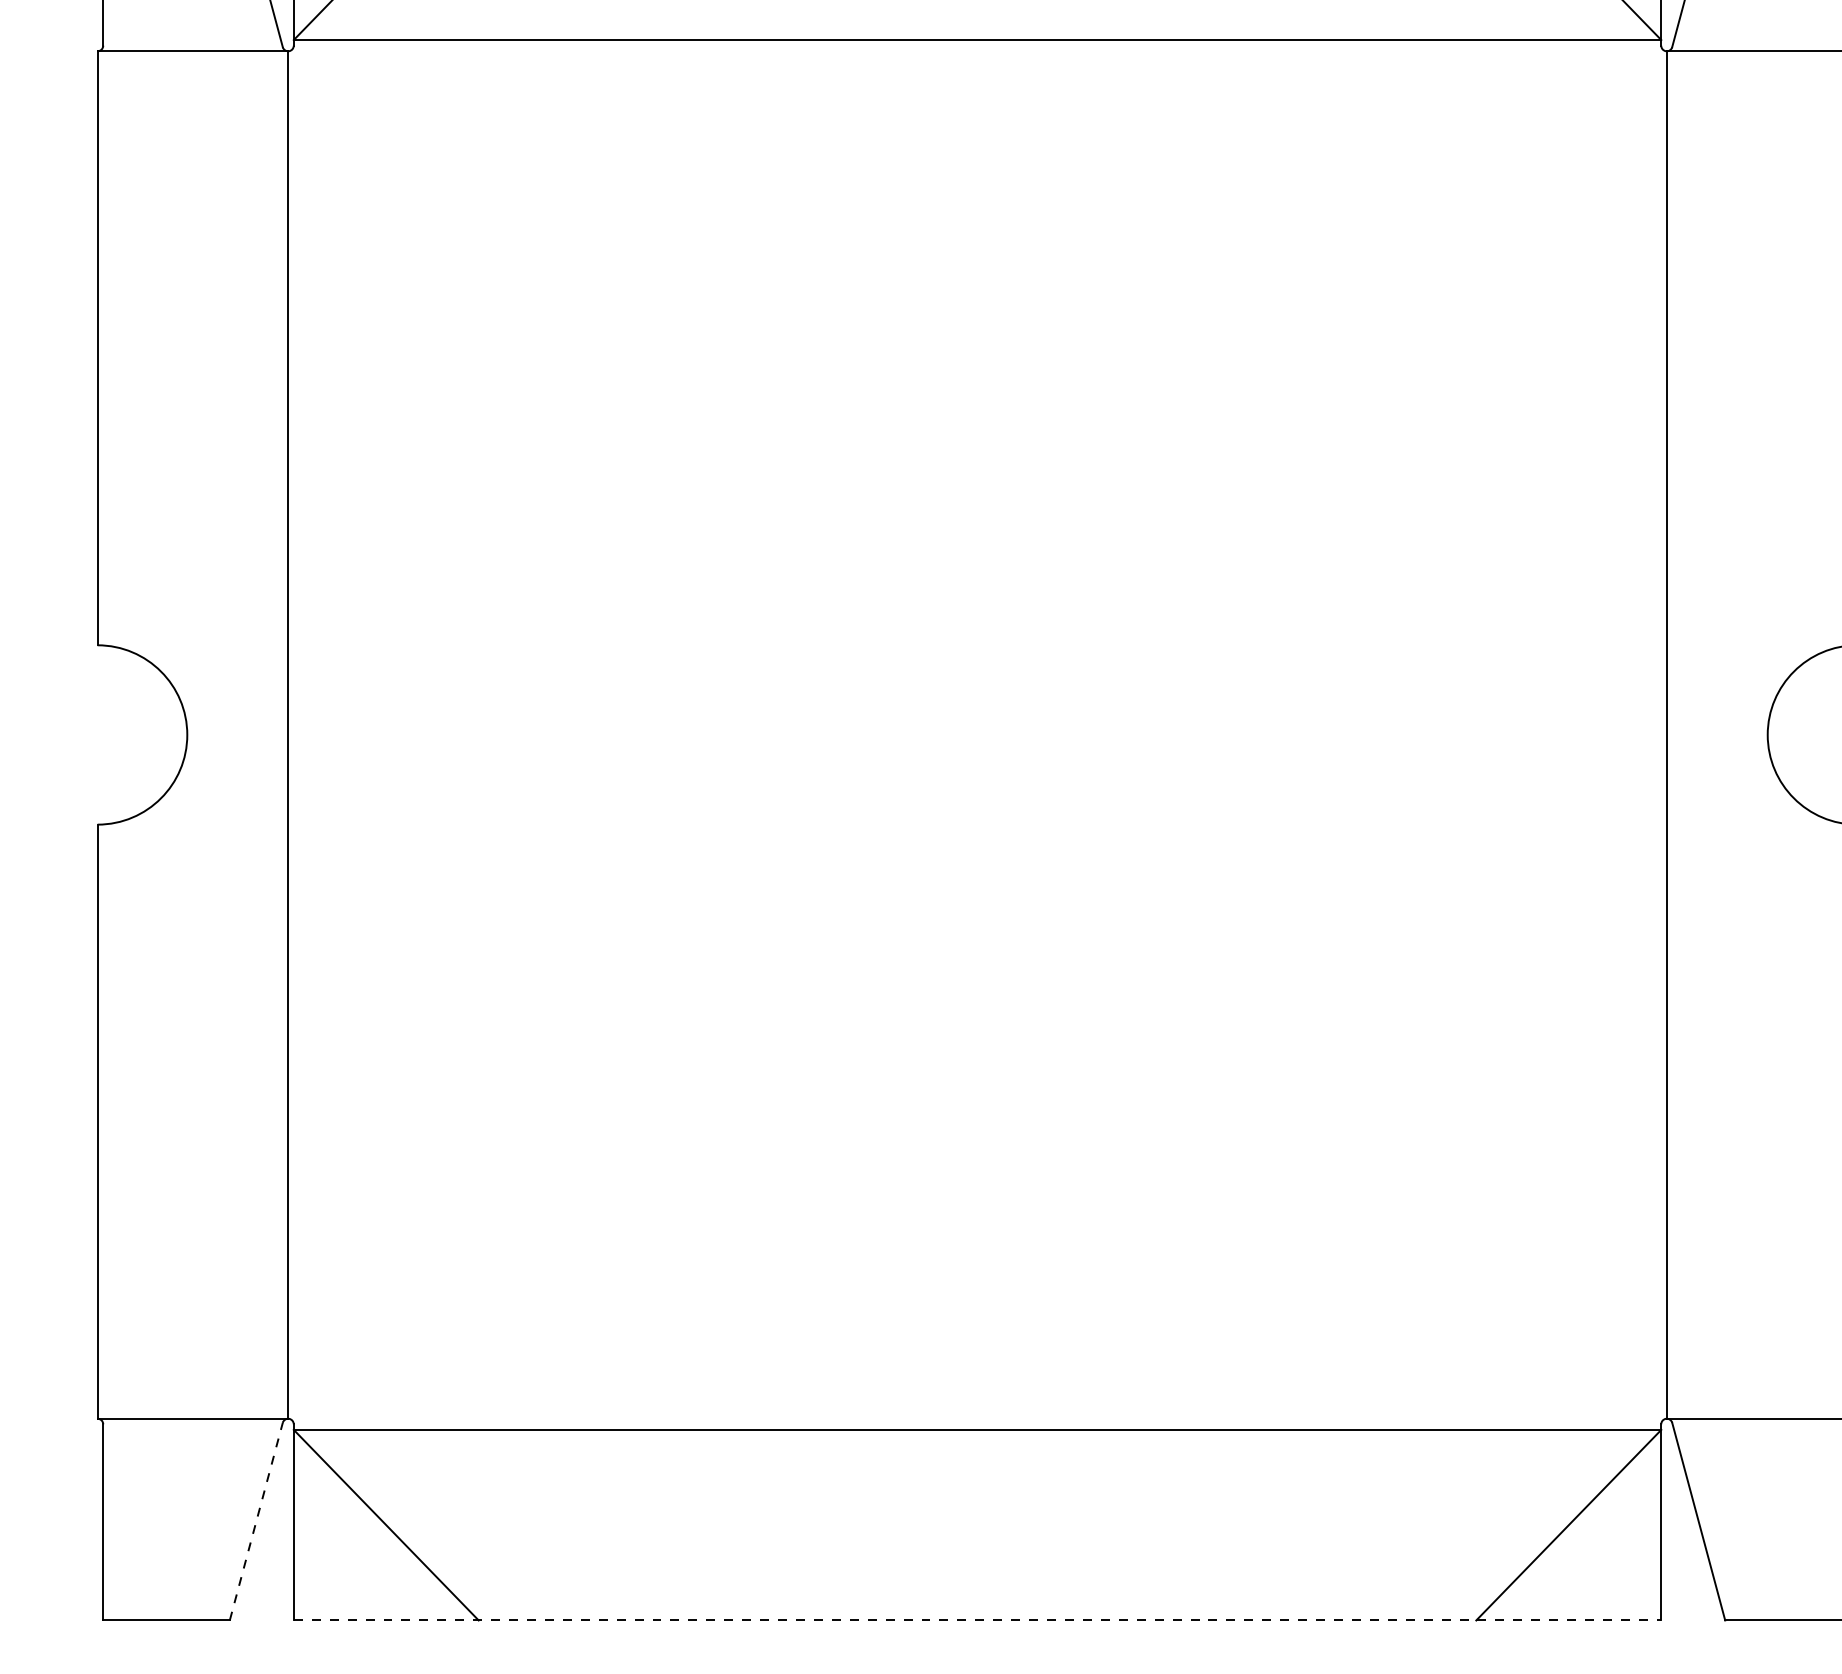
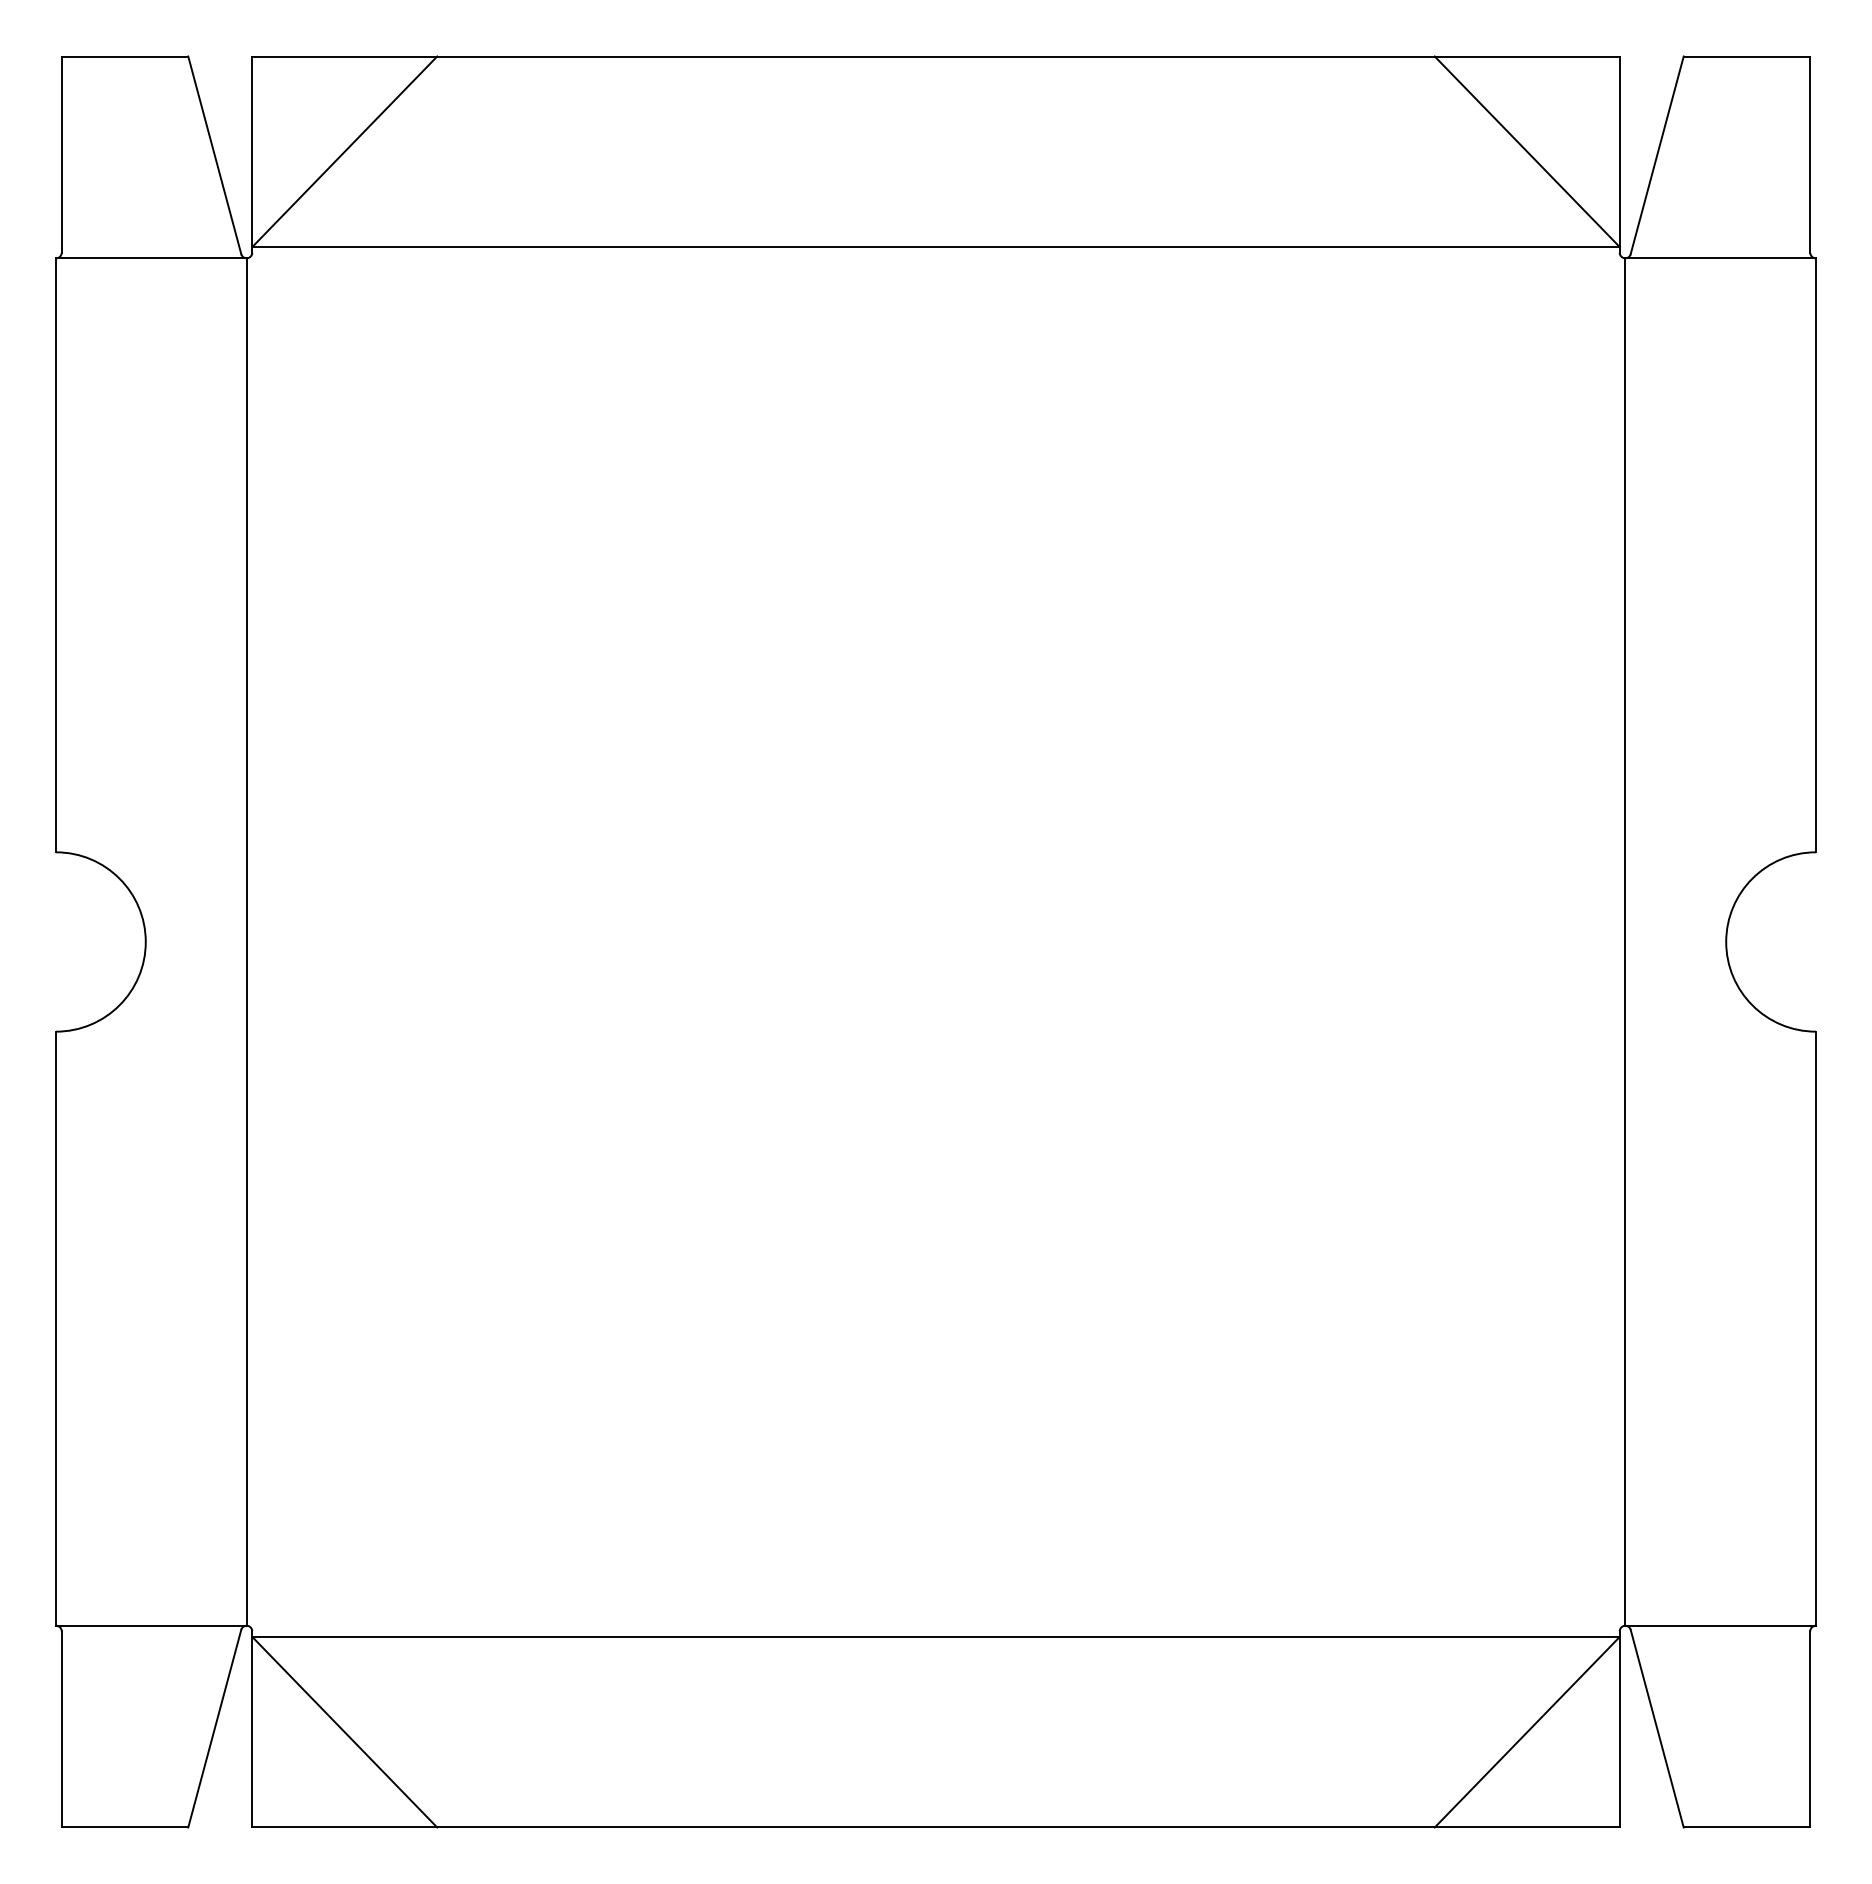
line: (256, 1521) -> (214, 1728), dashed -> solid
line: (978, 1620) -> (936, 1827), dashed -> solid

